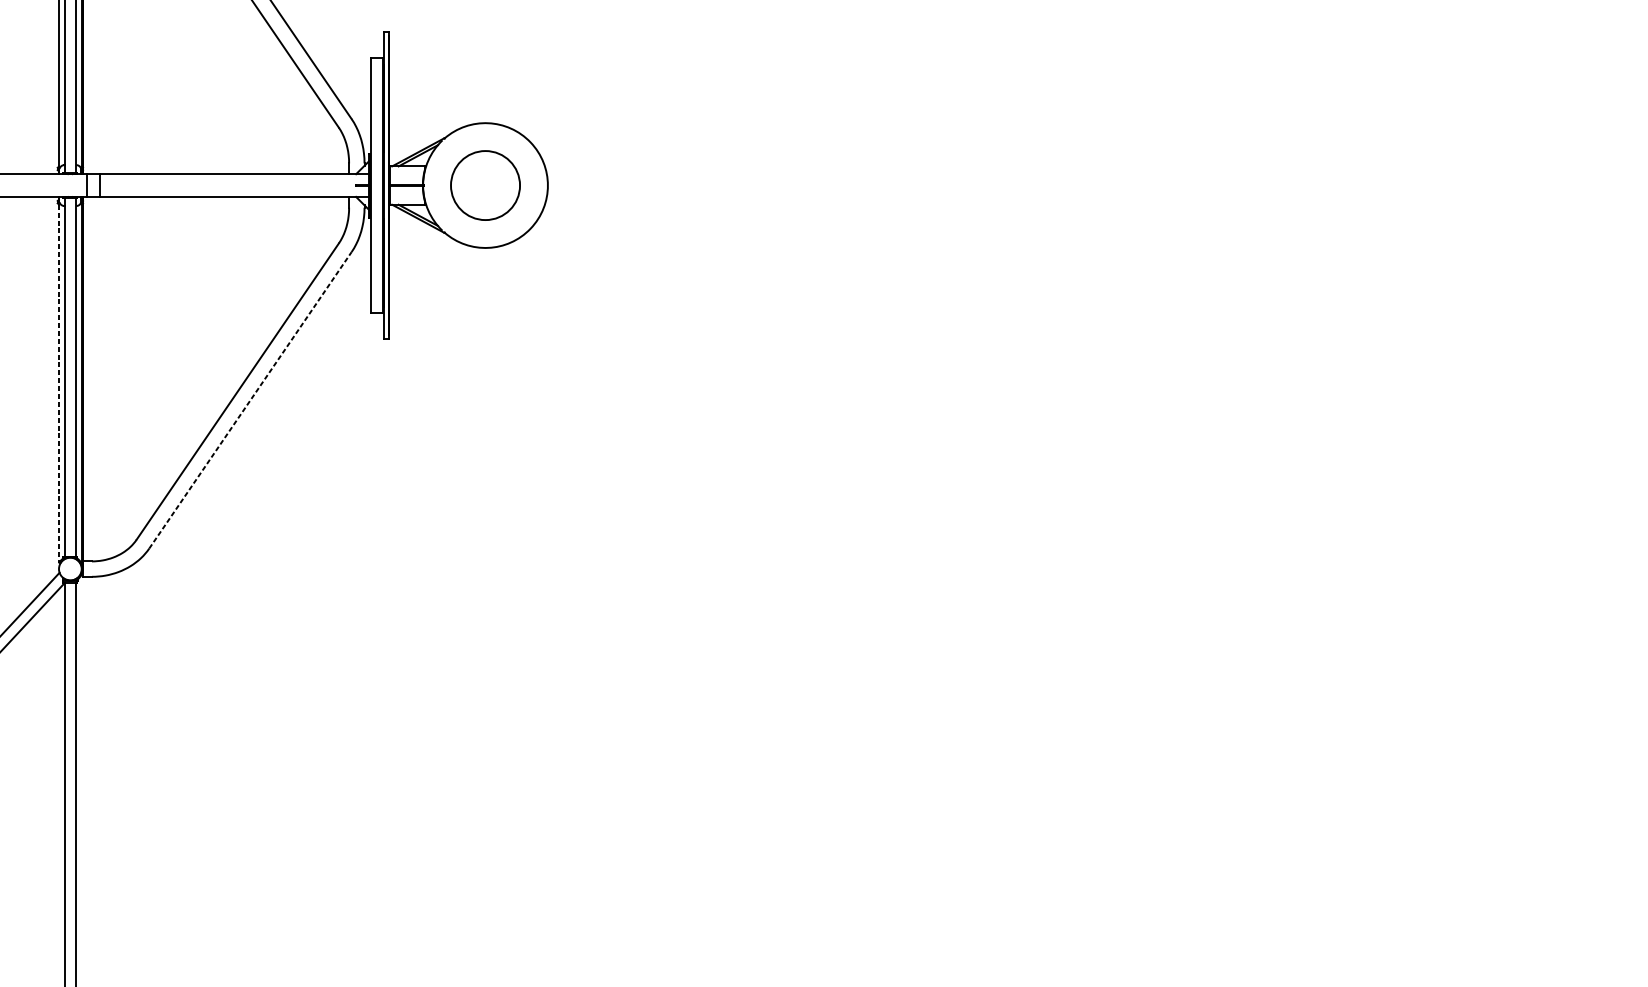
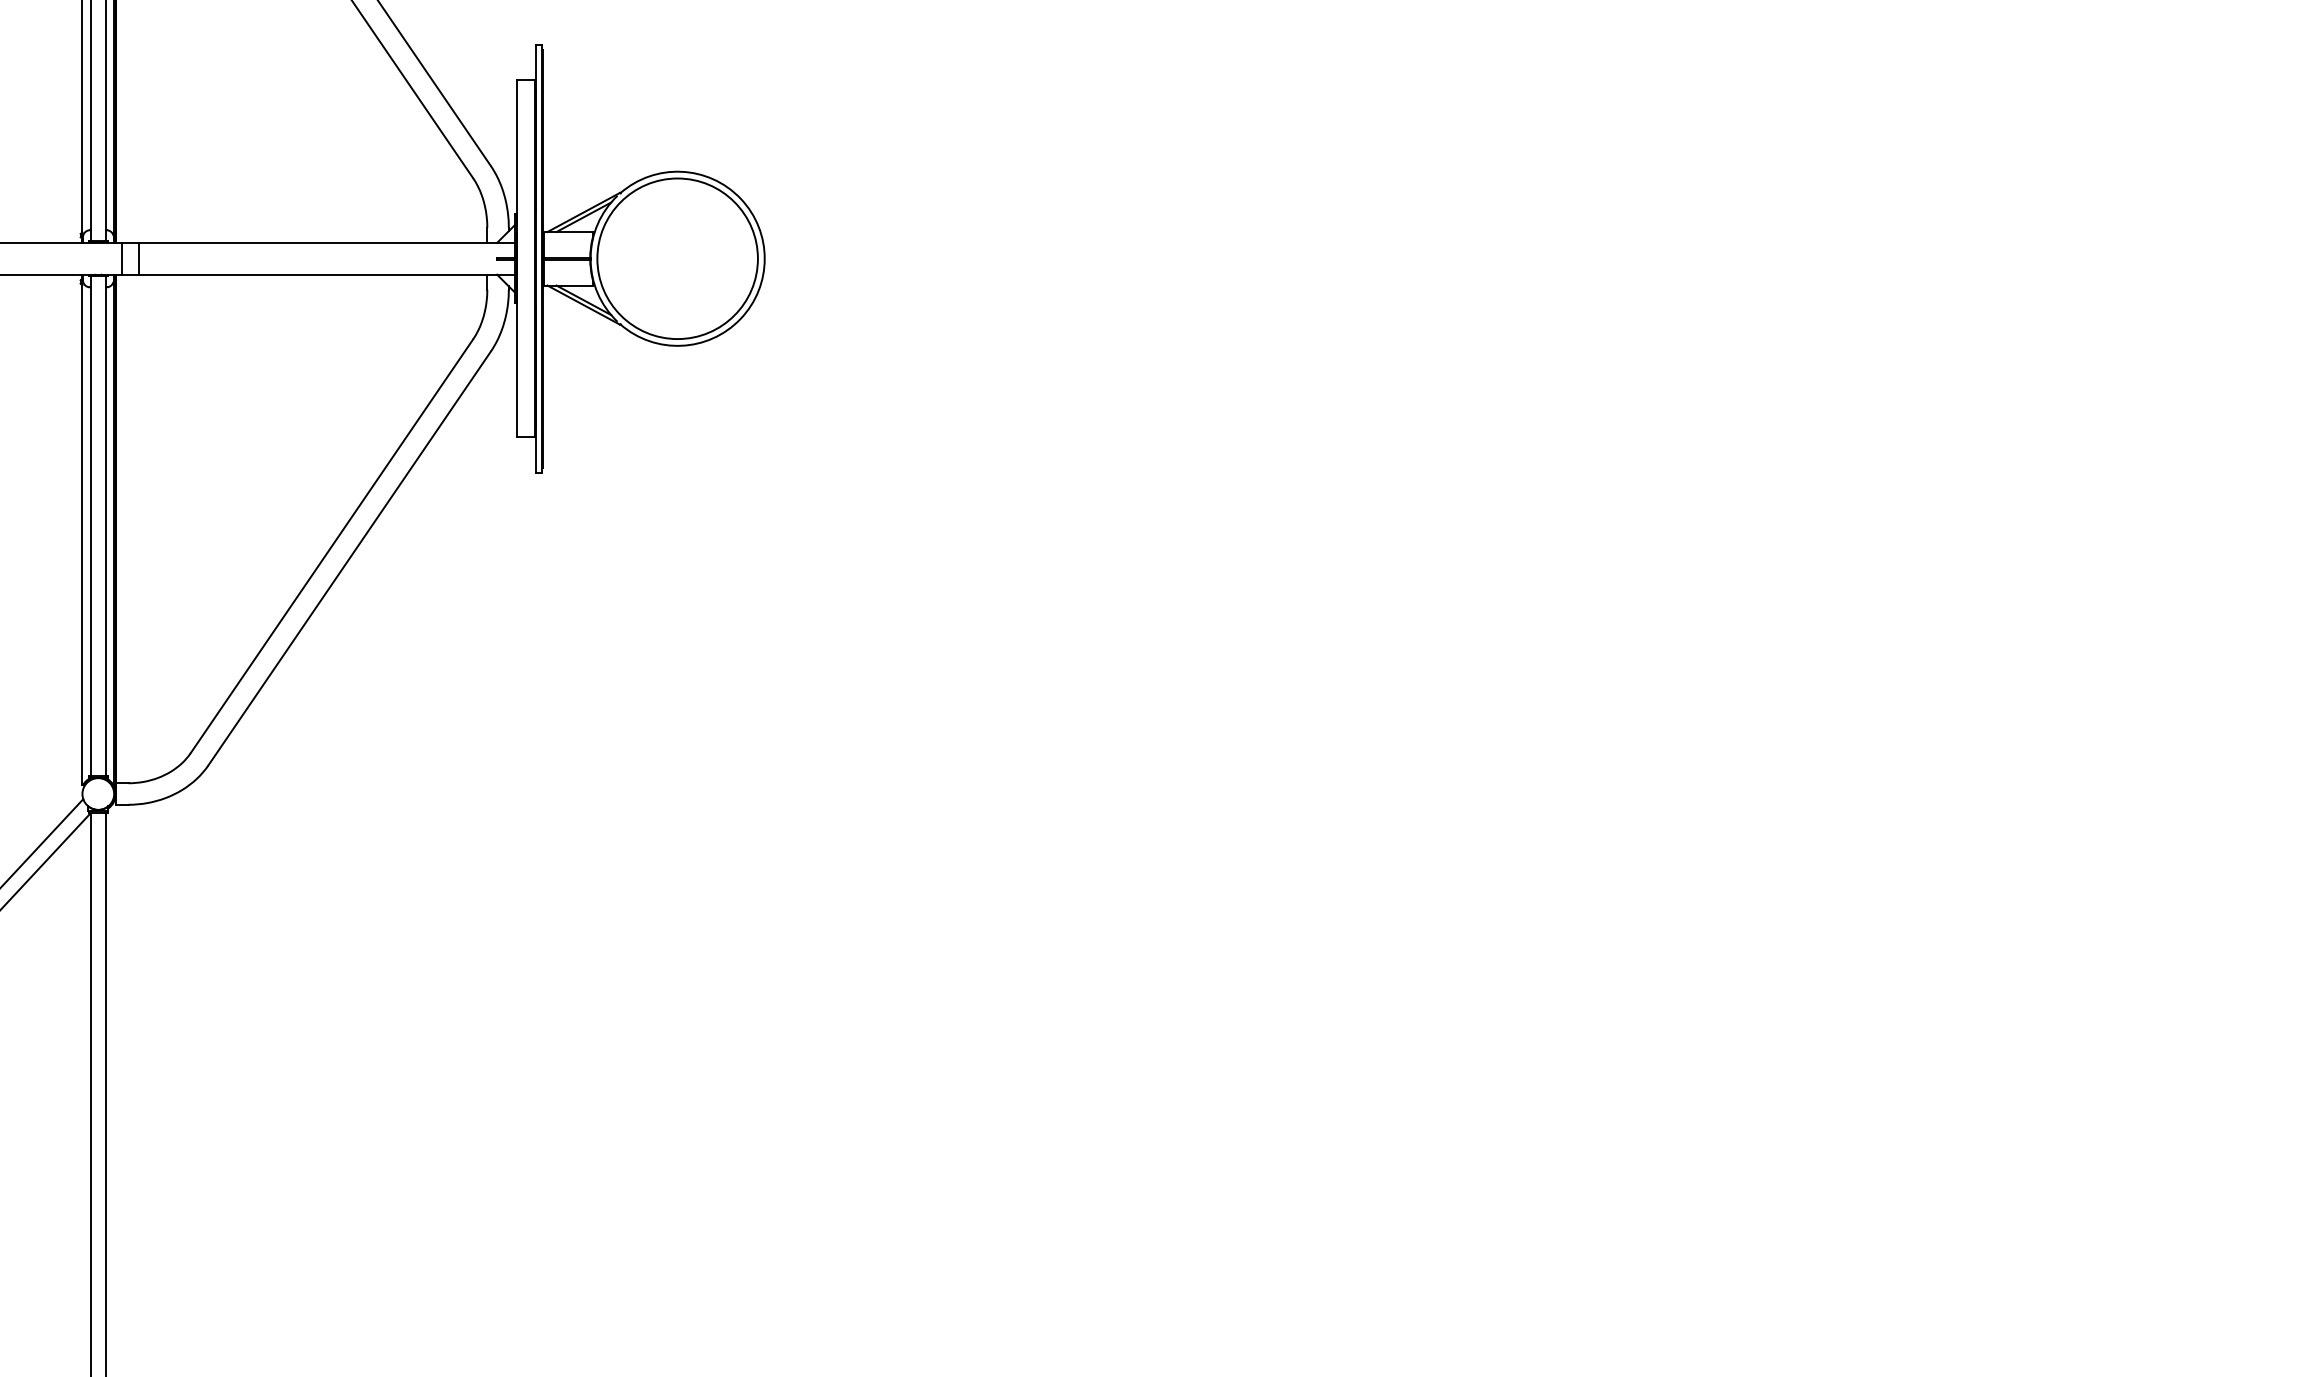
circle: (485, 185) -> (677, 258), size x1.67
line: (59, 380) -> (82, 530), dashed -> solid
line: (250, 400) -> (349, 558), dashed -> solid

